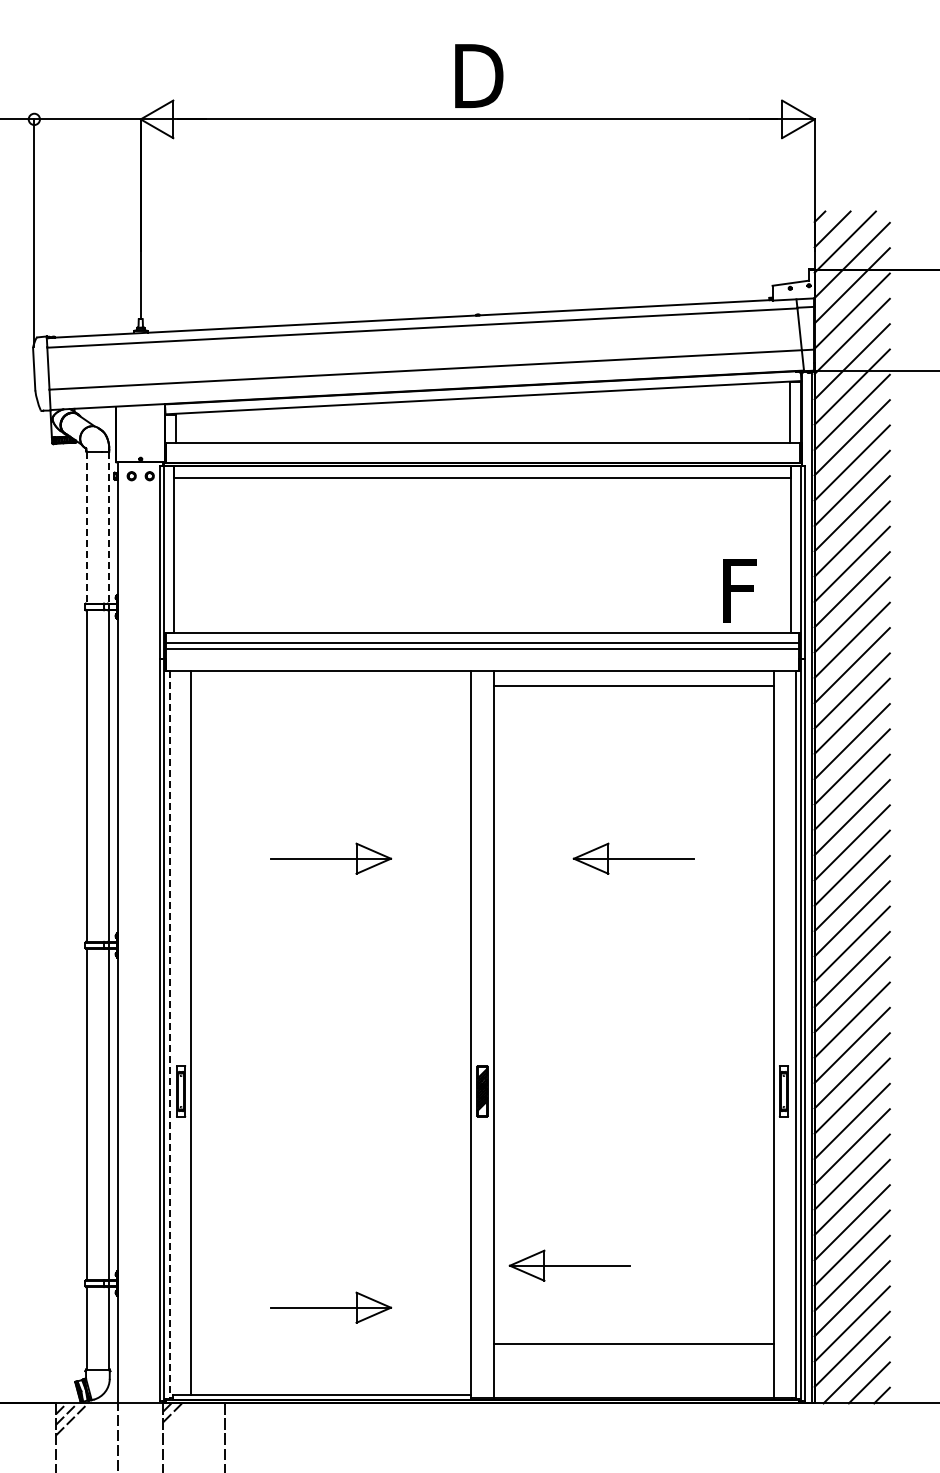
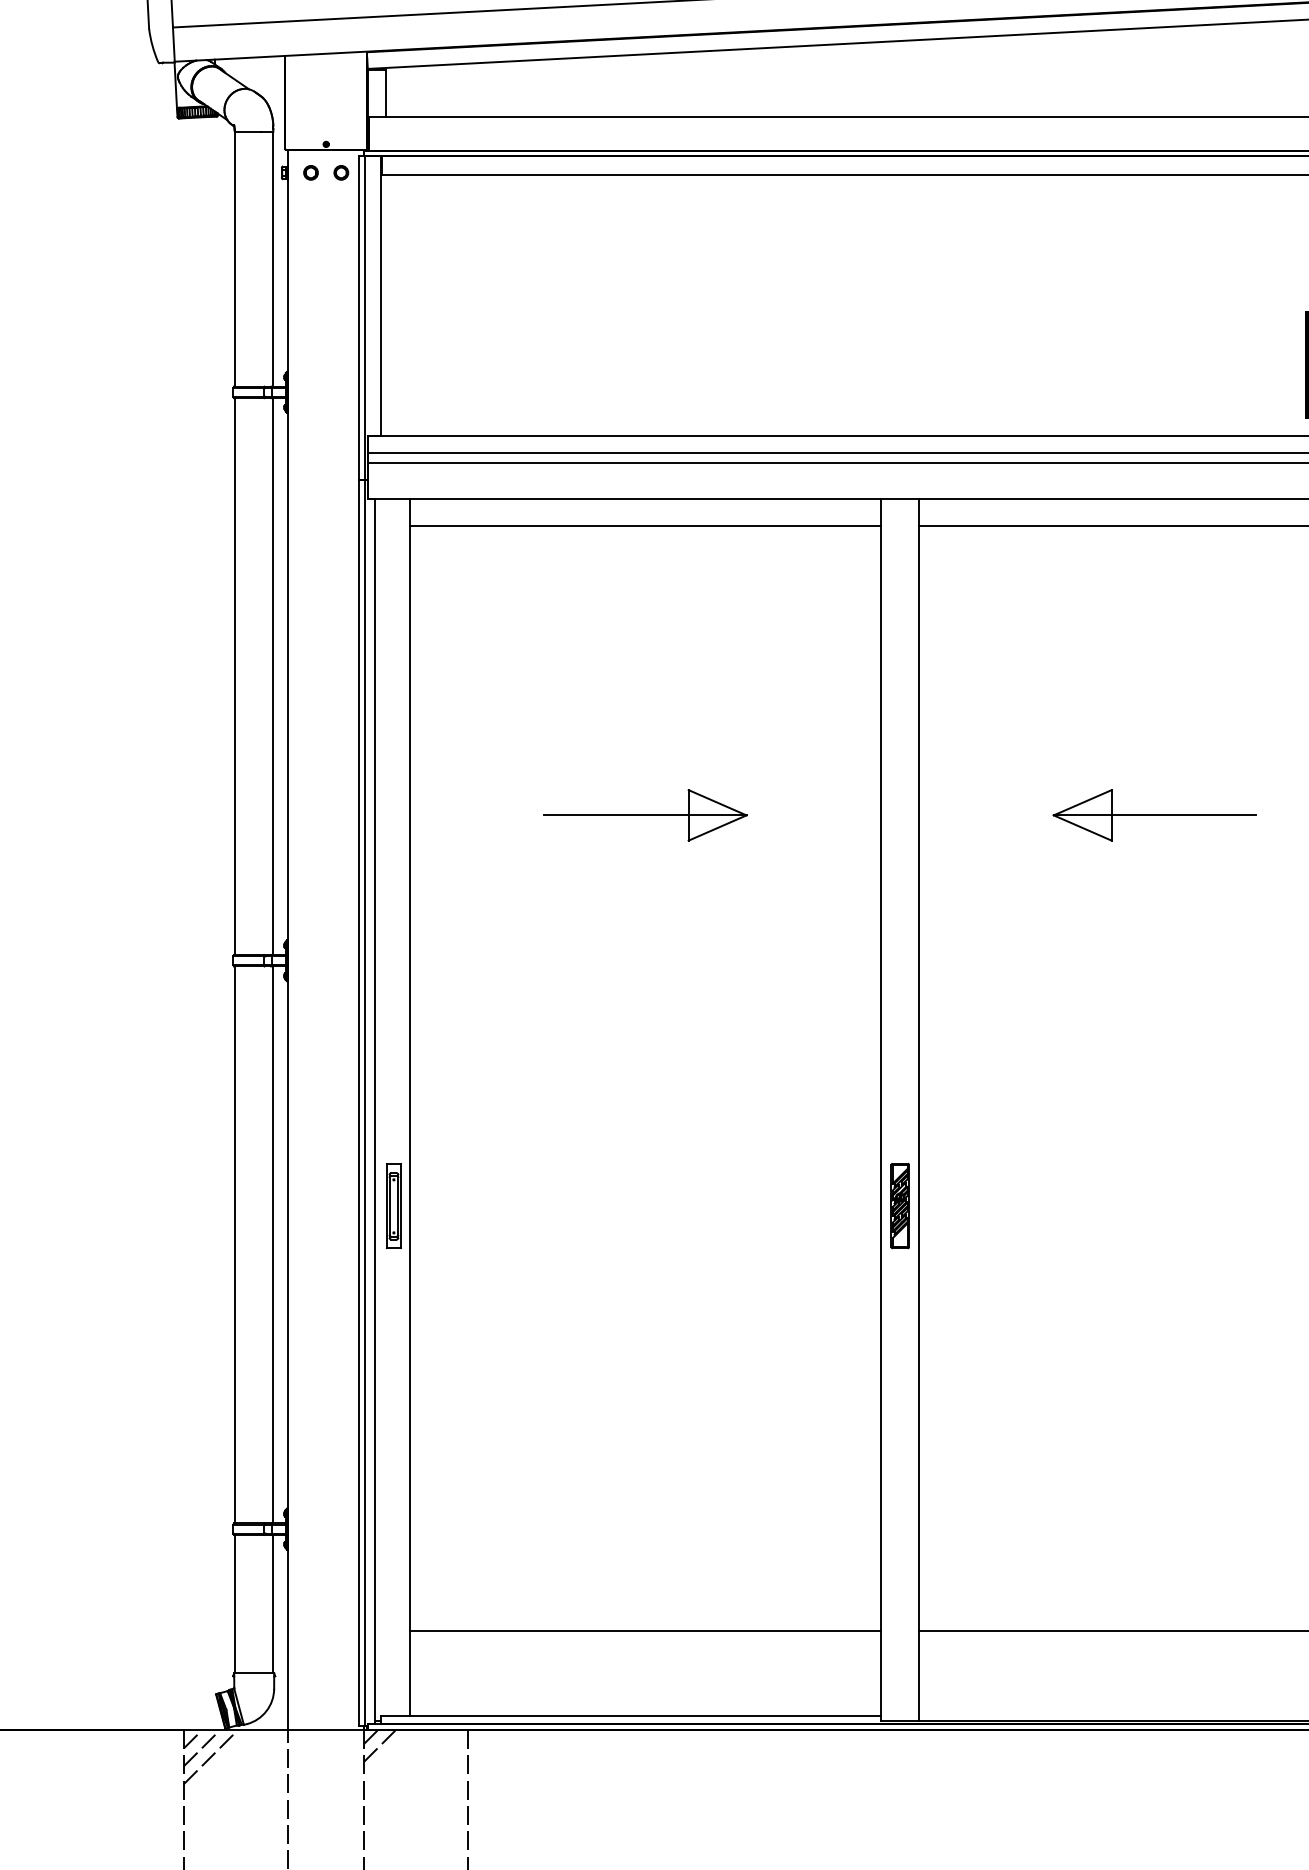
line: (86, 527) -> (235, 259), dashed -> solid
line: (109, 527) -> (273, 259), dashed -> solid
line: (330, 686) -> (644, 526), added
line: (169, 1035) -> (374, 1112), dashed -> solid
part: (569, 1265) -> (1046, 1498), removed
part: (331, 1307) -> (646, 1569), removed
line: (330, 1344) -> (644, 1631), added

